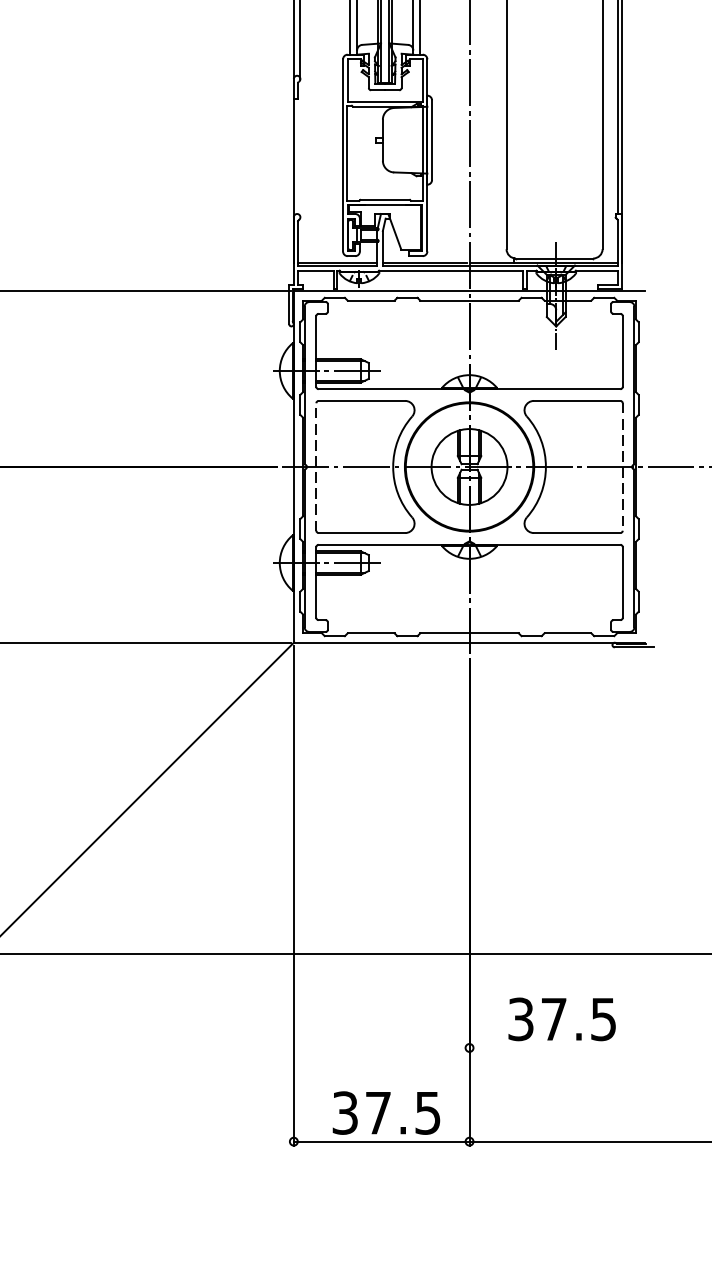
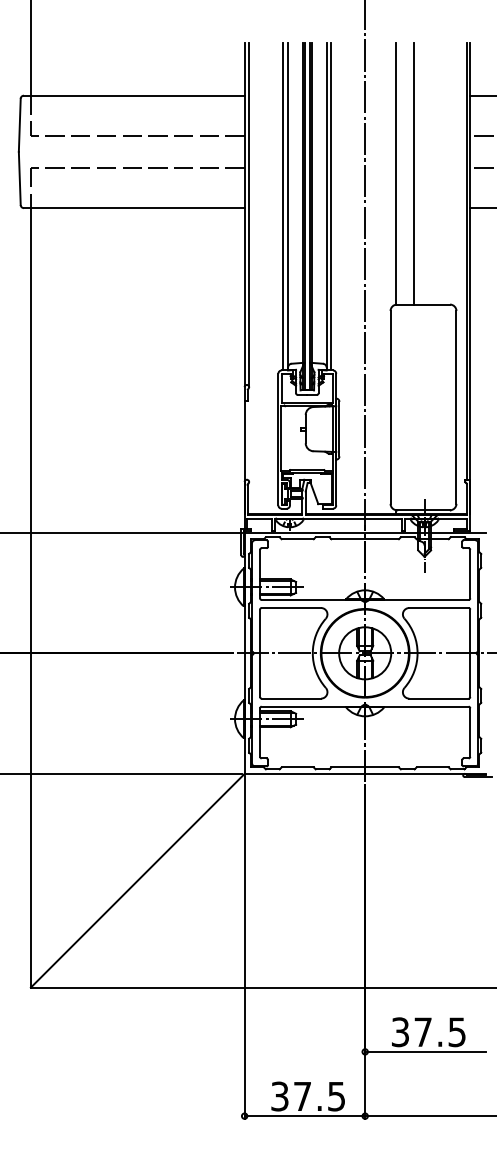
line: (316, 467) -> (260, 653), dashed -> solid
line: (623, 467) -> (470, 653), dashed -> solid
line: (557, 1047) -> (425, 1051), added

